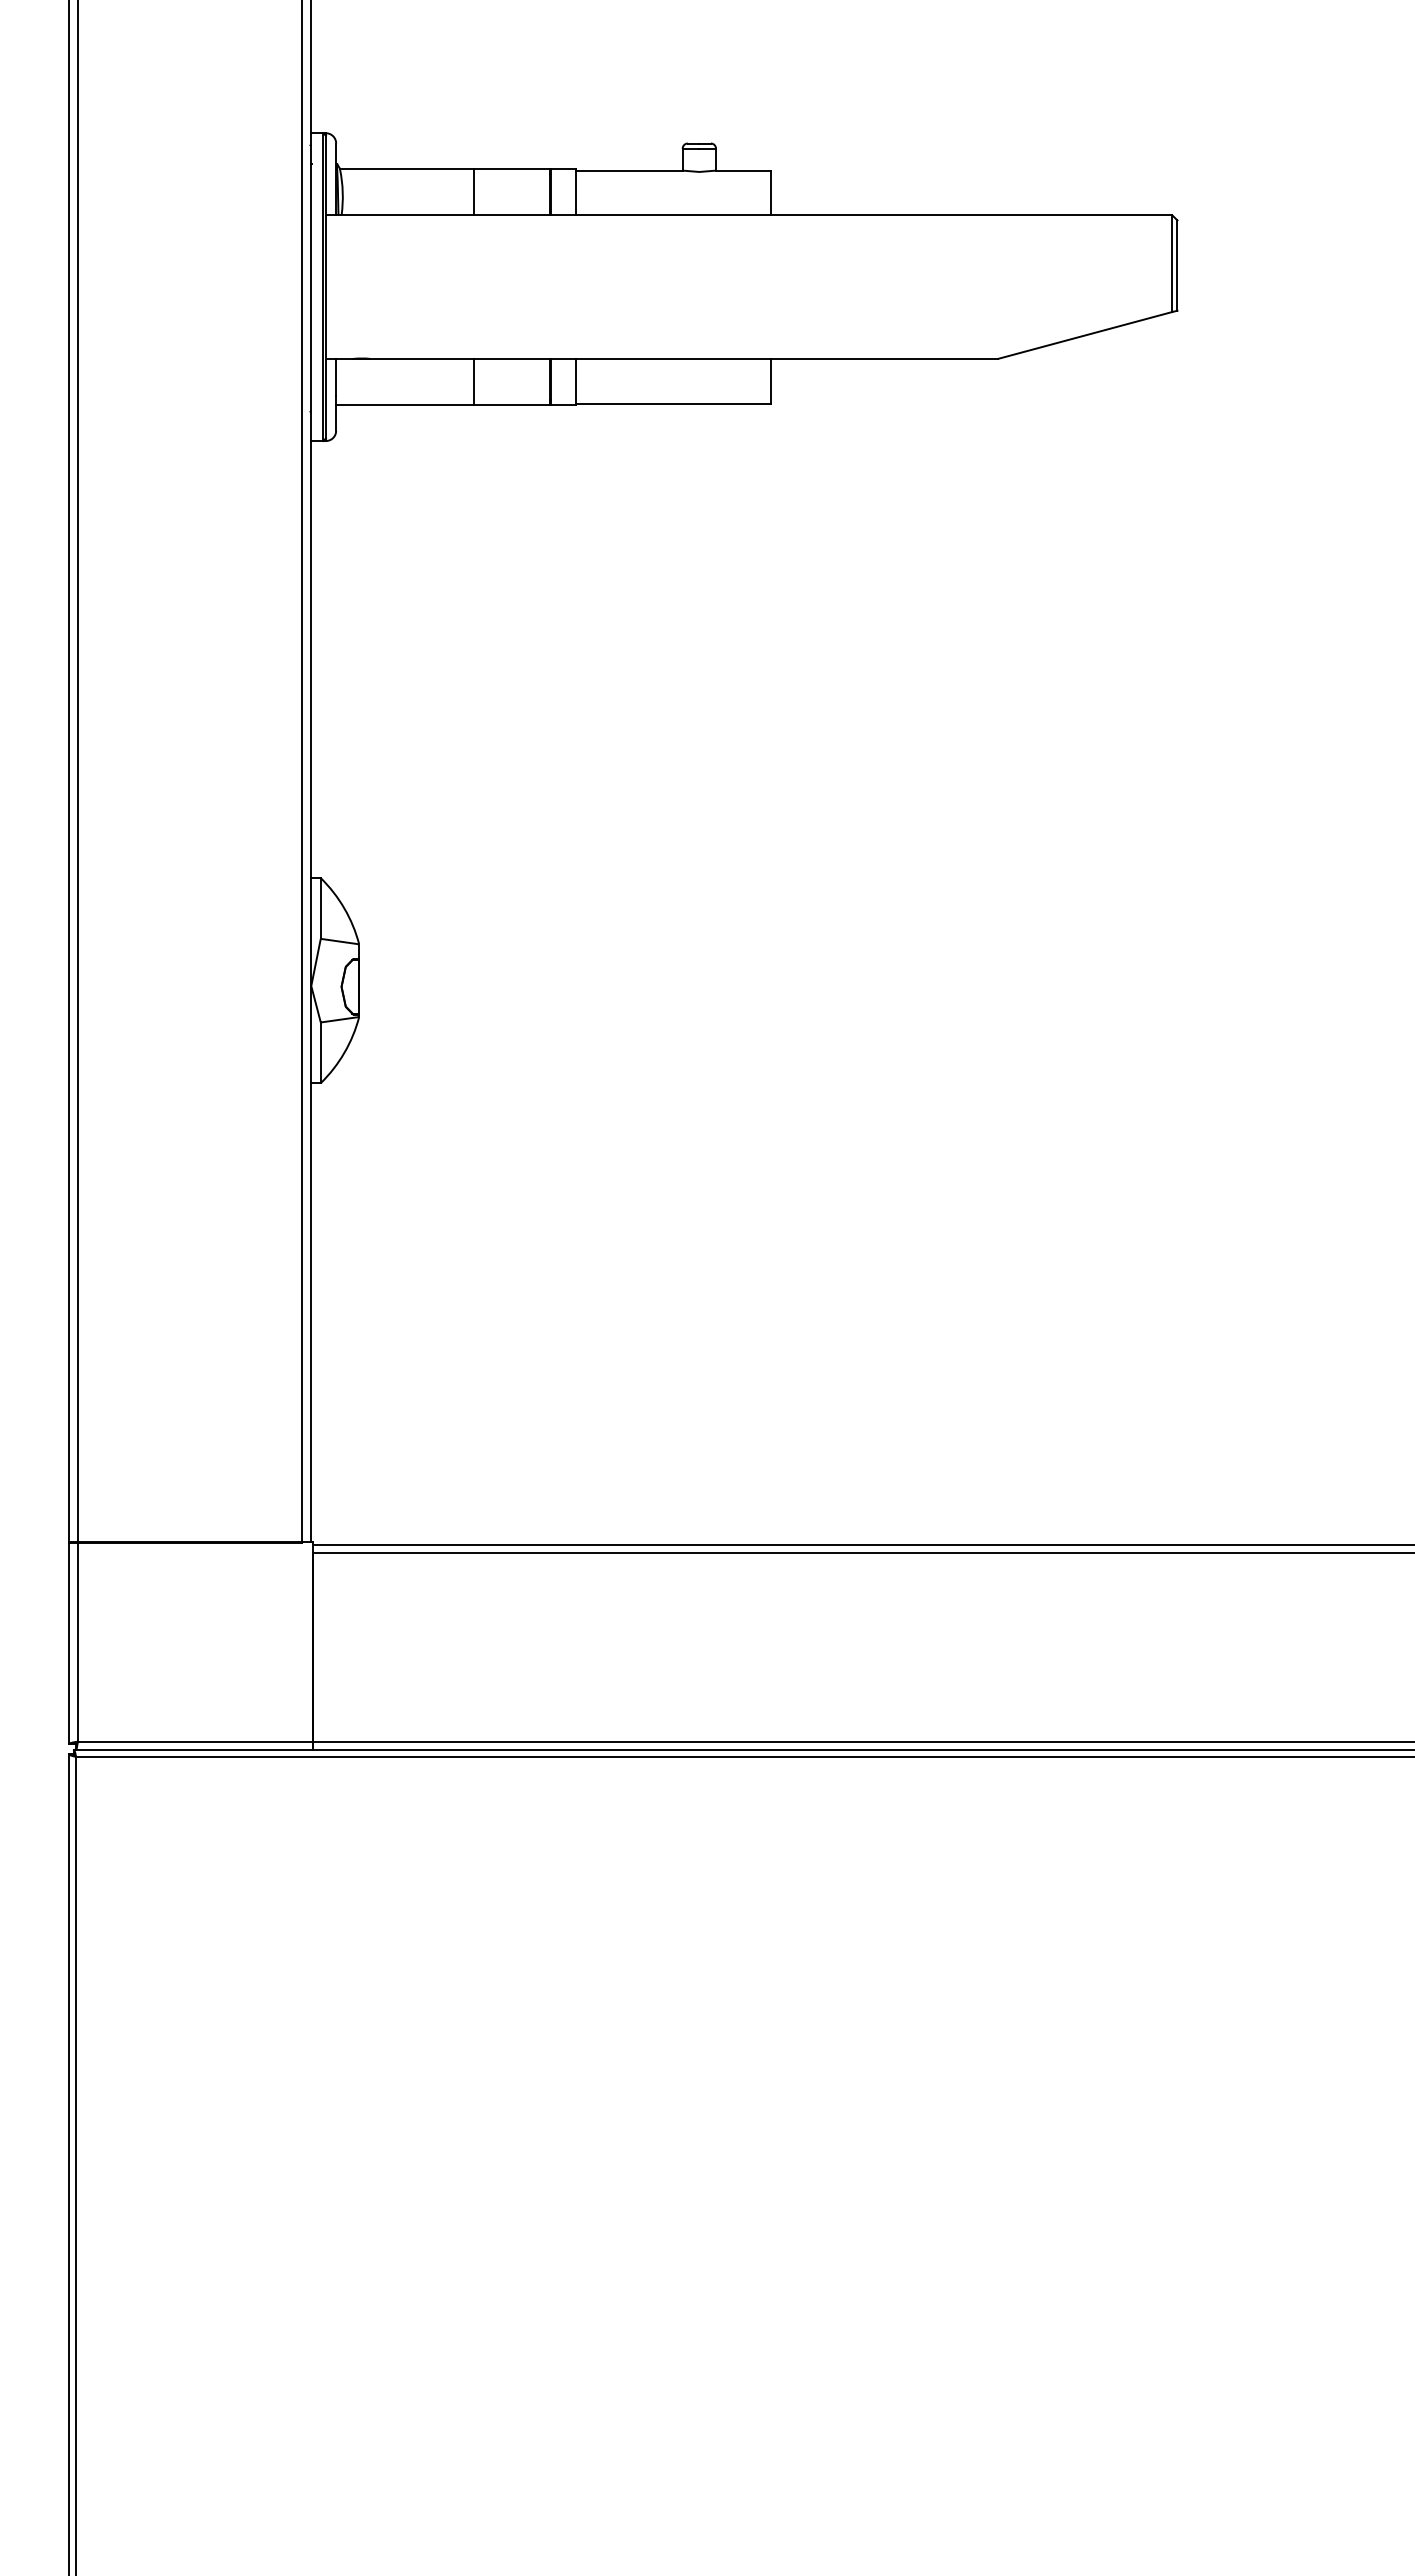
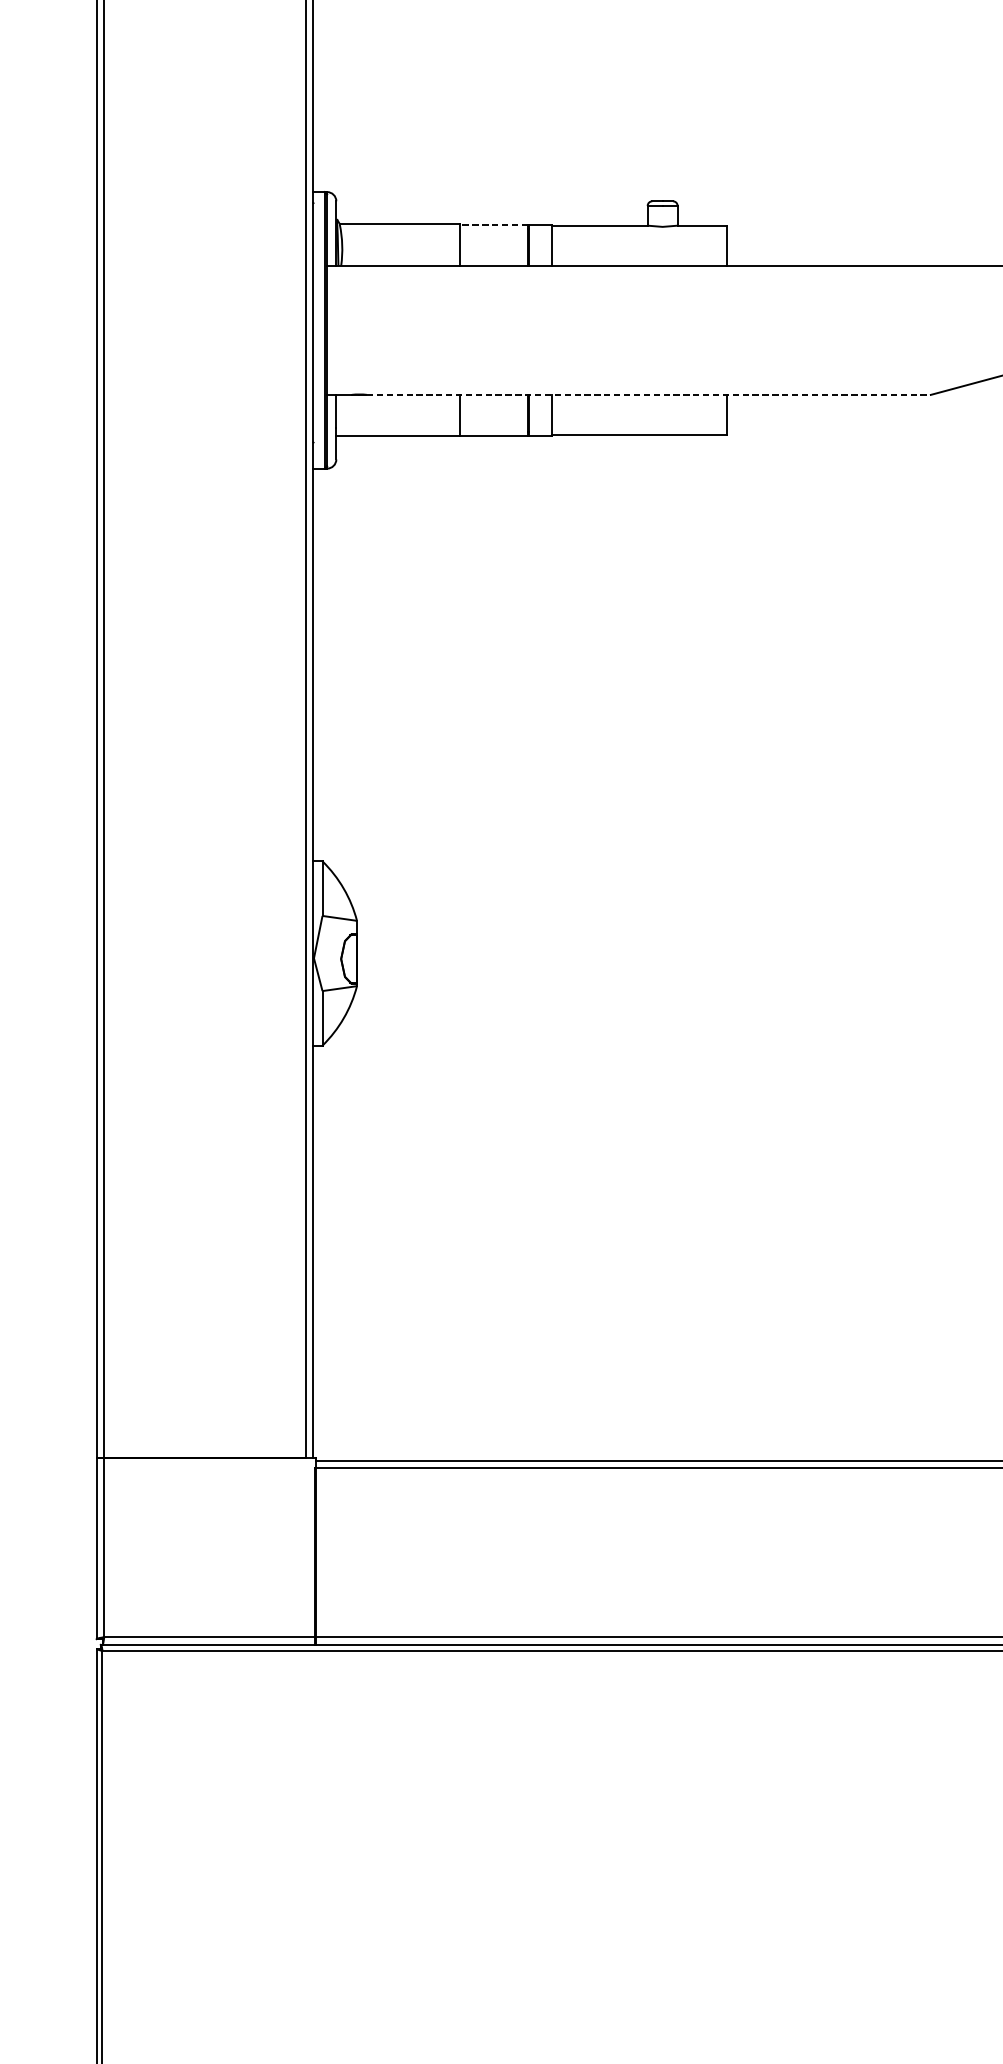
line: (511, 169) -> (493, 224), solid -> dashed
line: (684, 358) -> (649, 394), solid -> dashed

